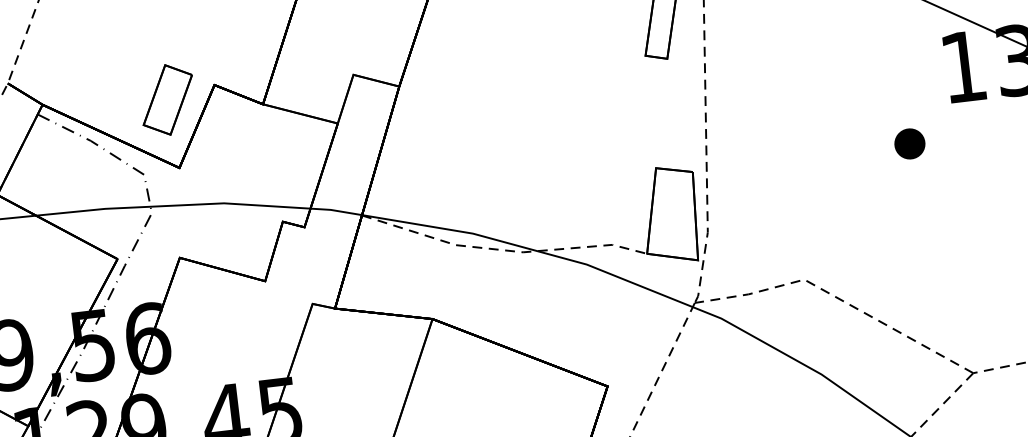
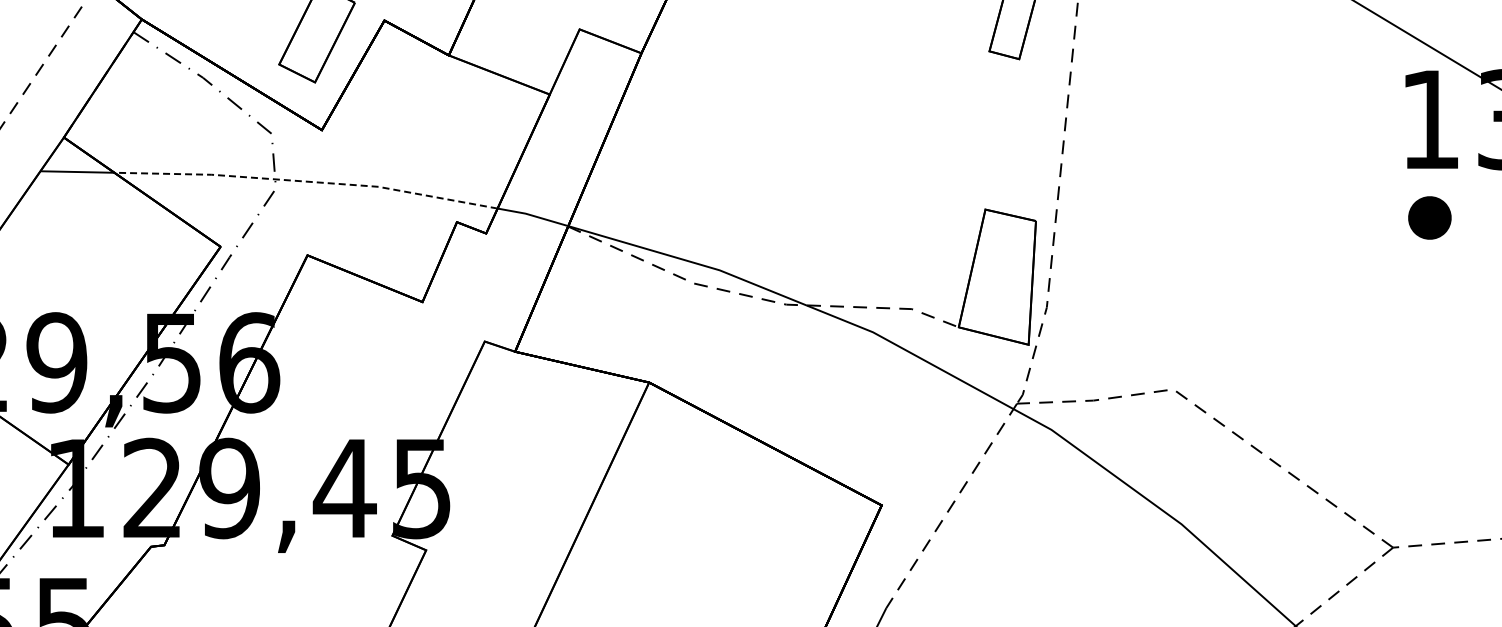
part: (909, 143) -> (1429, 217), moved
line: (172, 205) -> (306, 181), solid -> dashed

